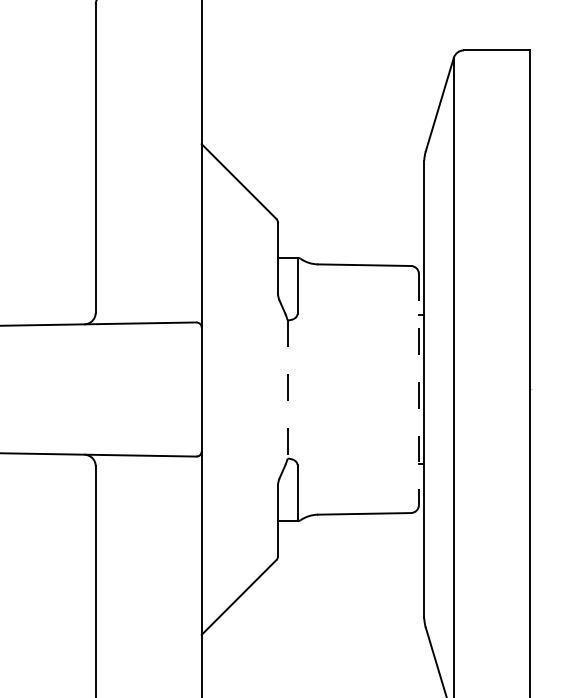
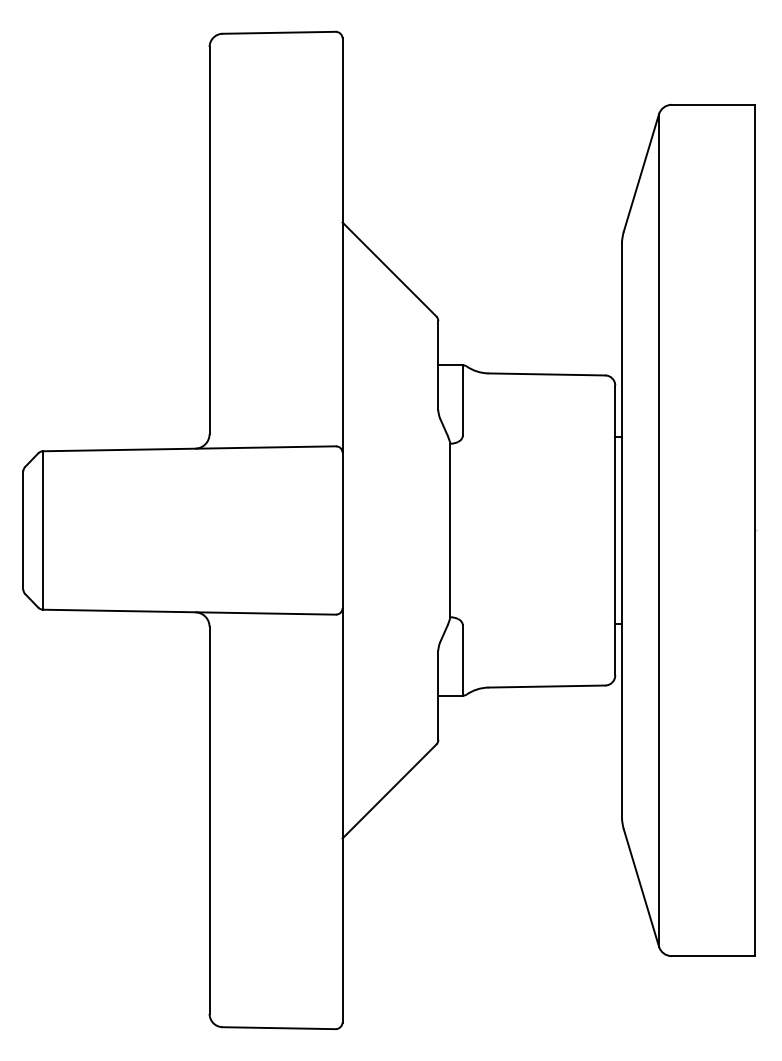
line: (287, 389) -> (450, 530), dashed -> solid
line: (419, 389) -> (615, 530), dashed -> solid

